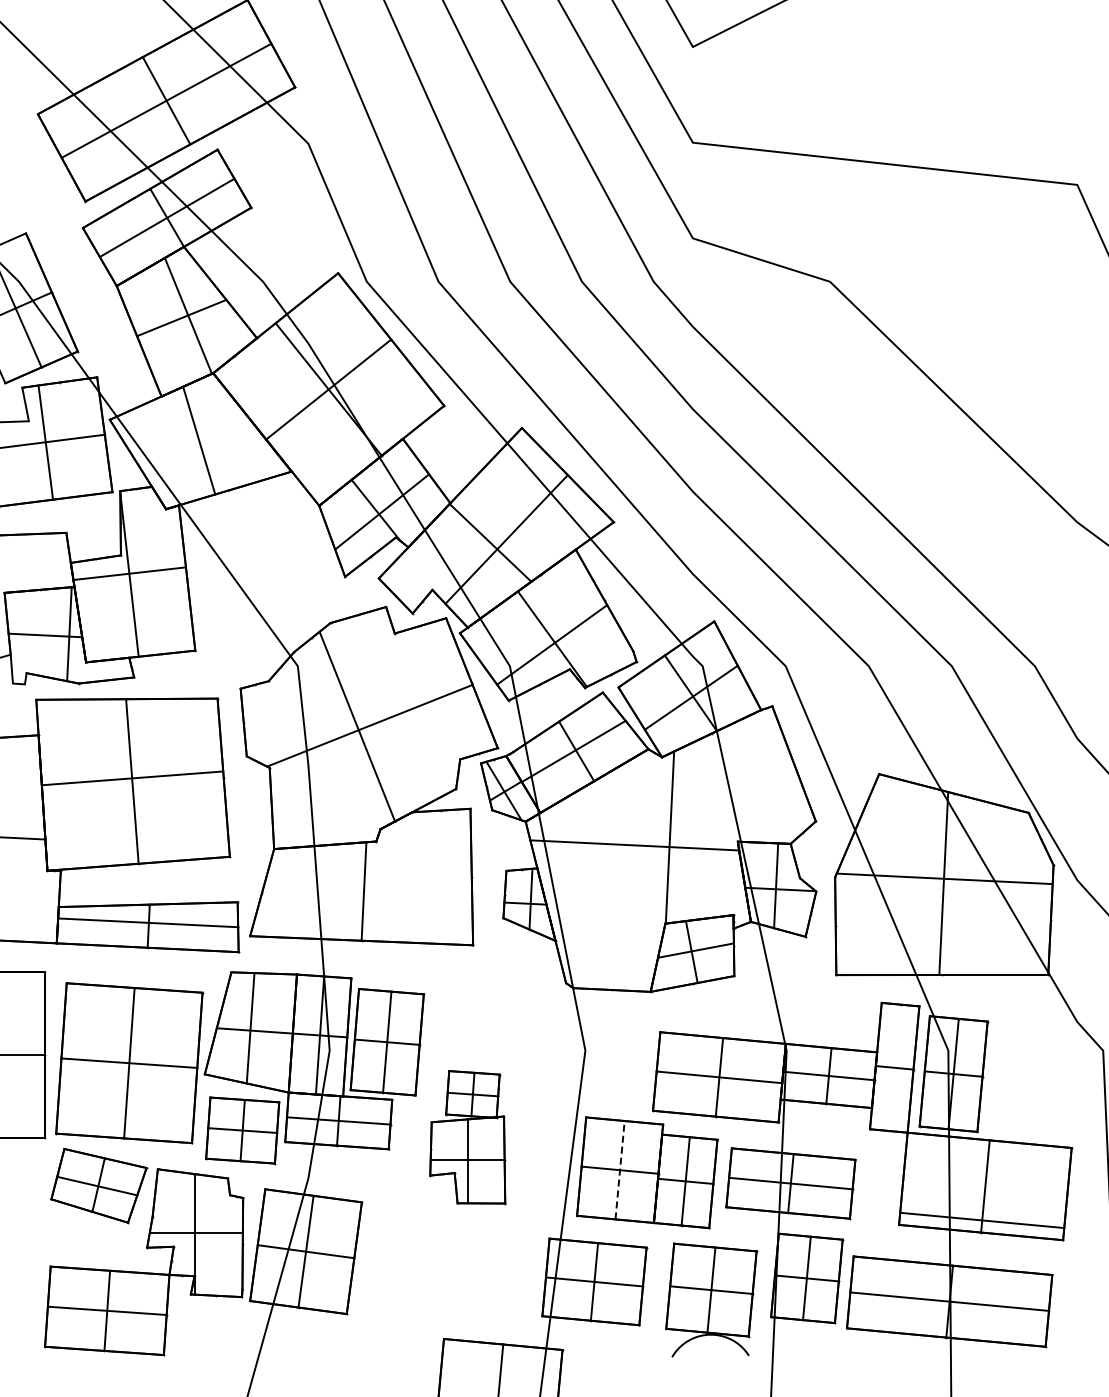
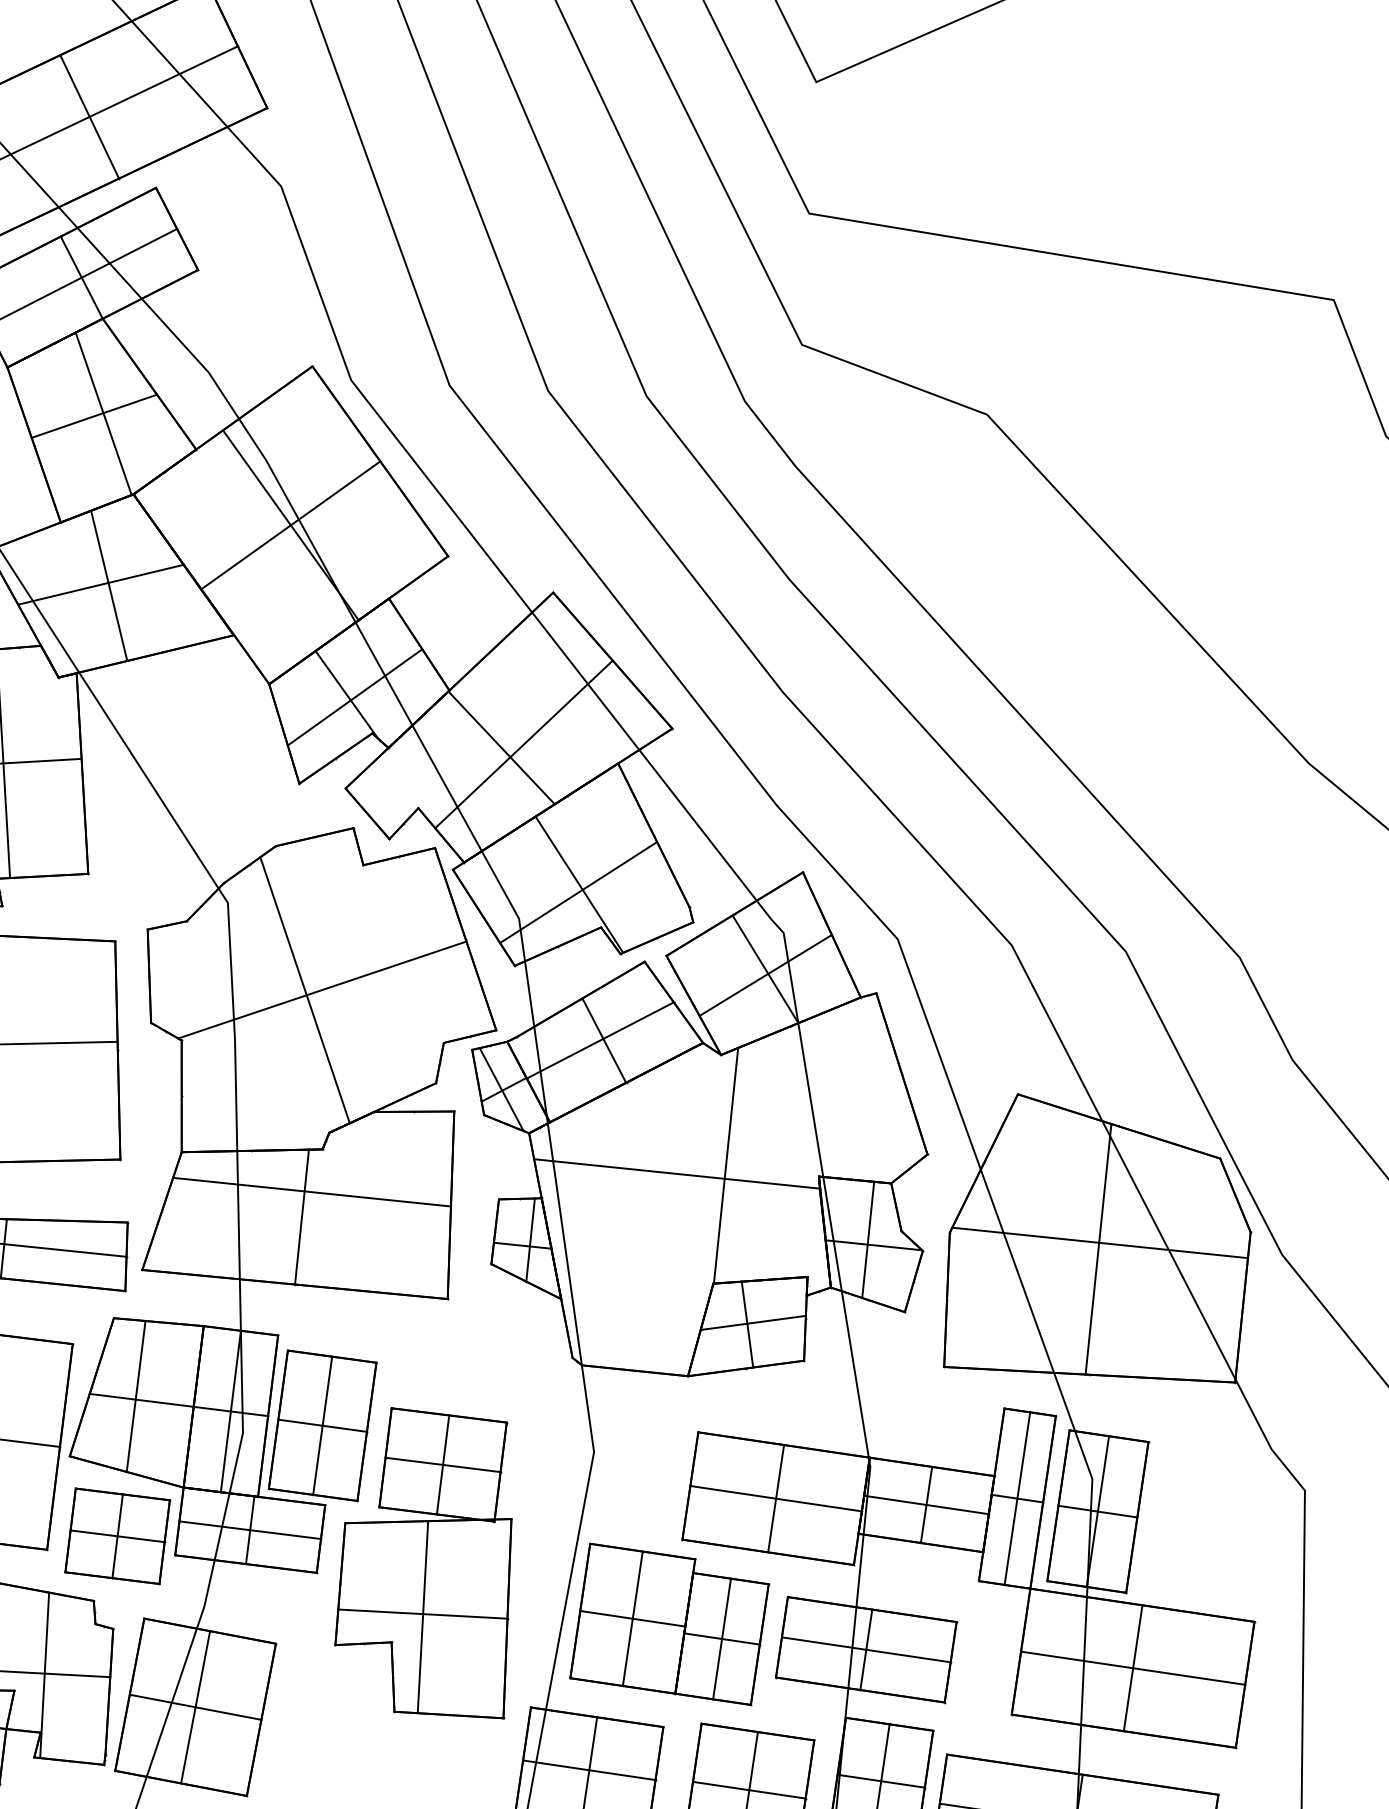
line: (192, 439) -> (100, 583), added
line: (369, 872) -> (310, 1191), added
line: (894, 1067) -> (1017, 1498), added
part: (467, 1137) -> (425, 1562), size x1.67
line: (620, 1169) -> (633, 1617), dashed -> solid
line: (982, 1220) -> (1133, 1668), moved

